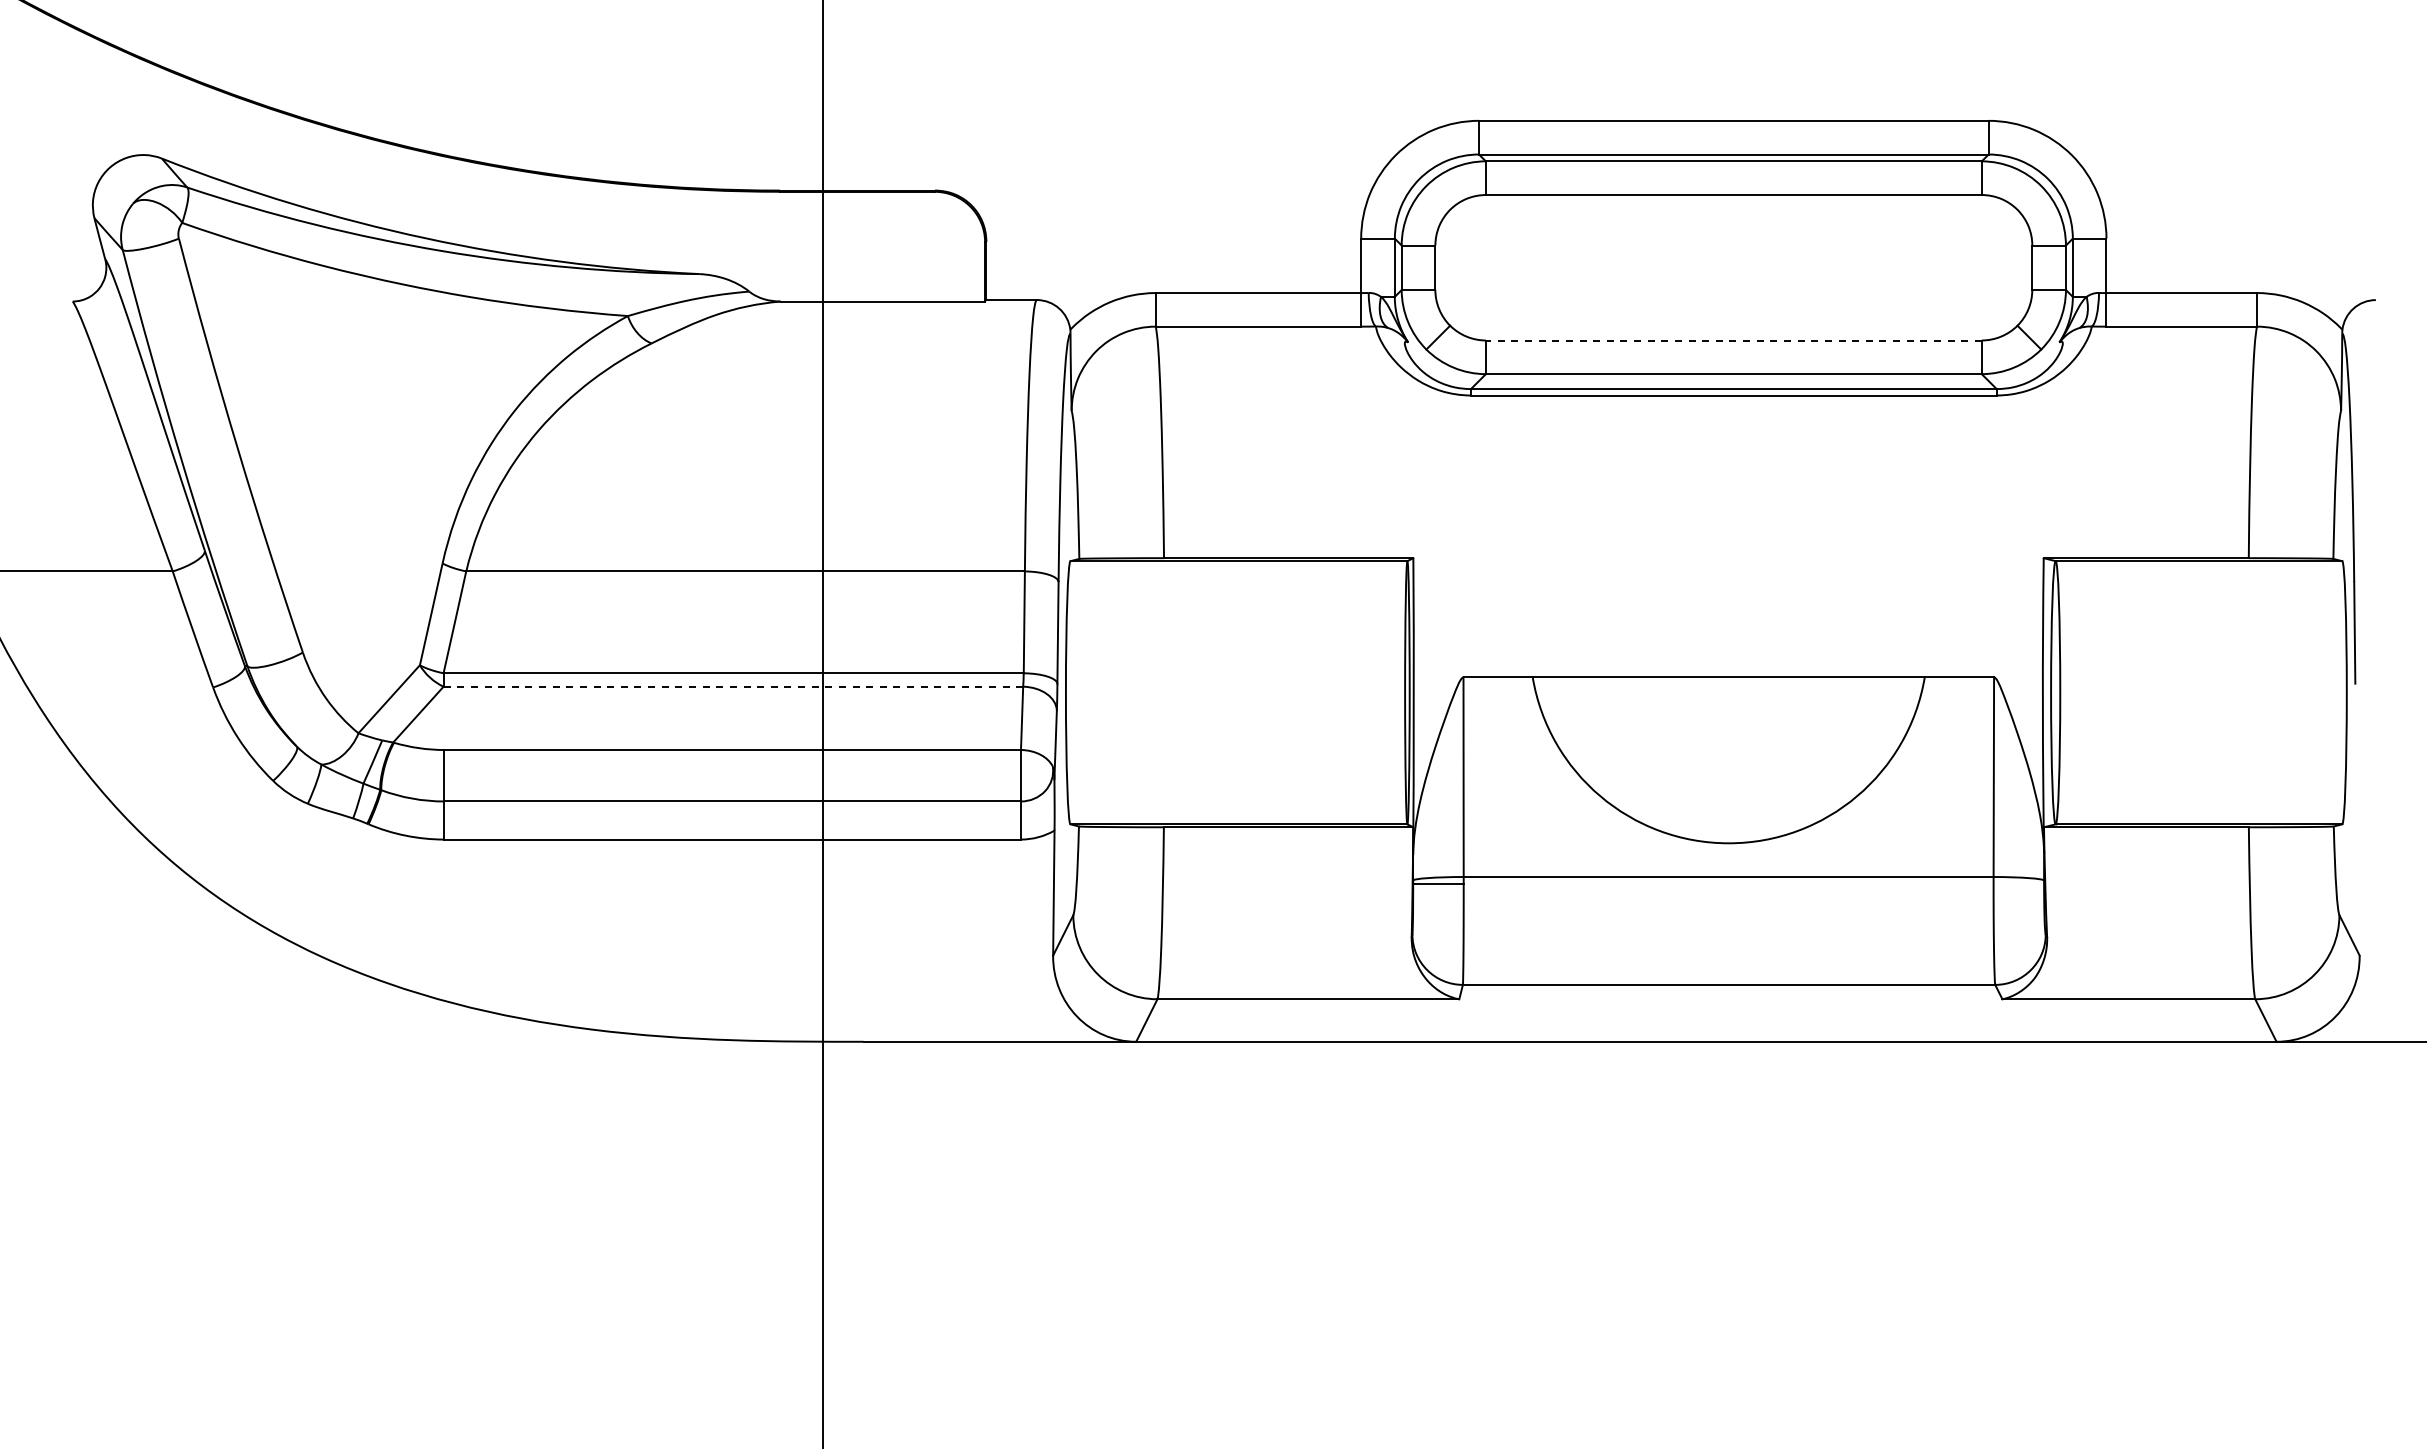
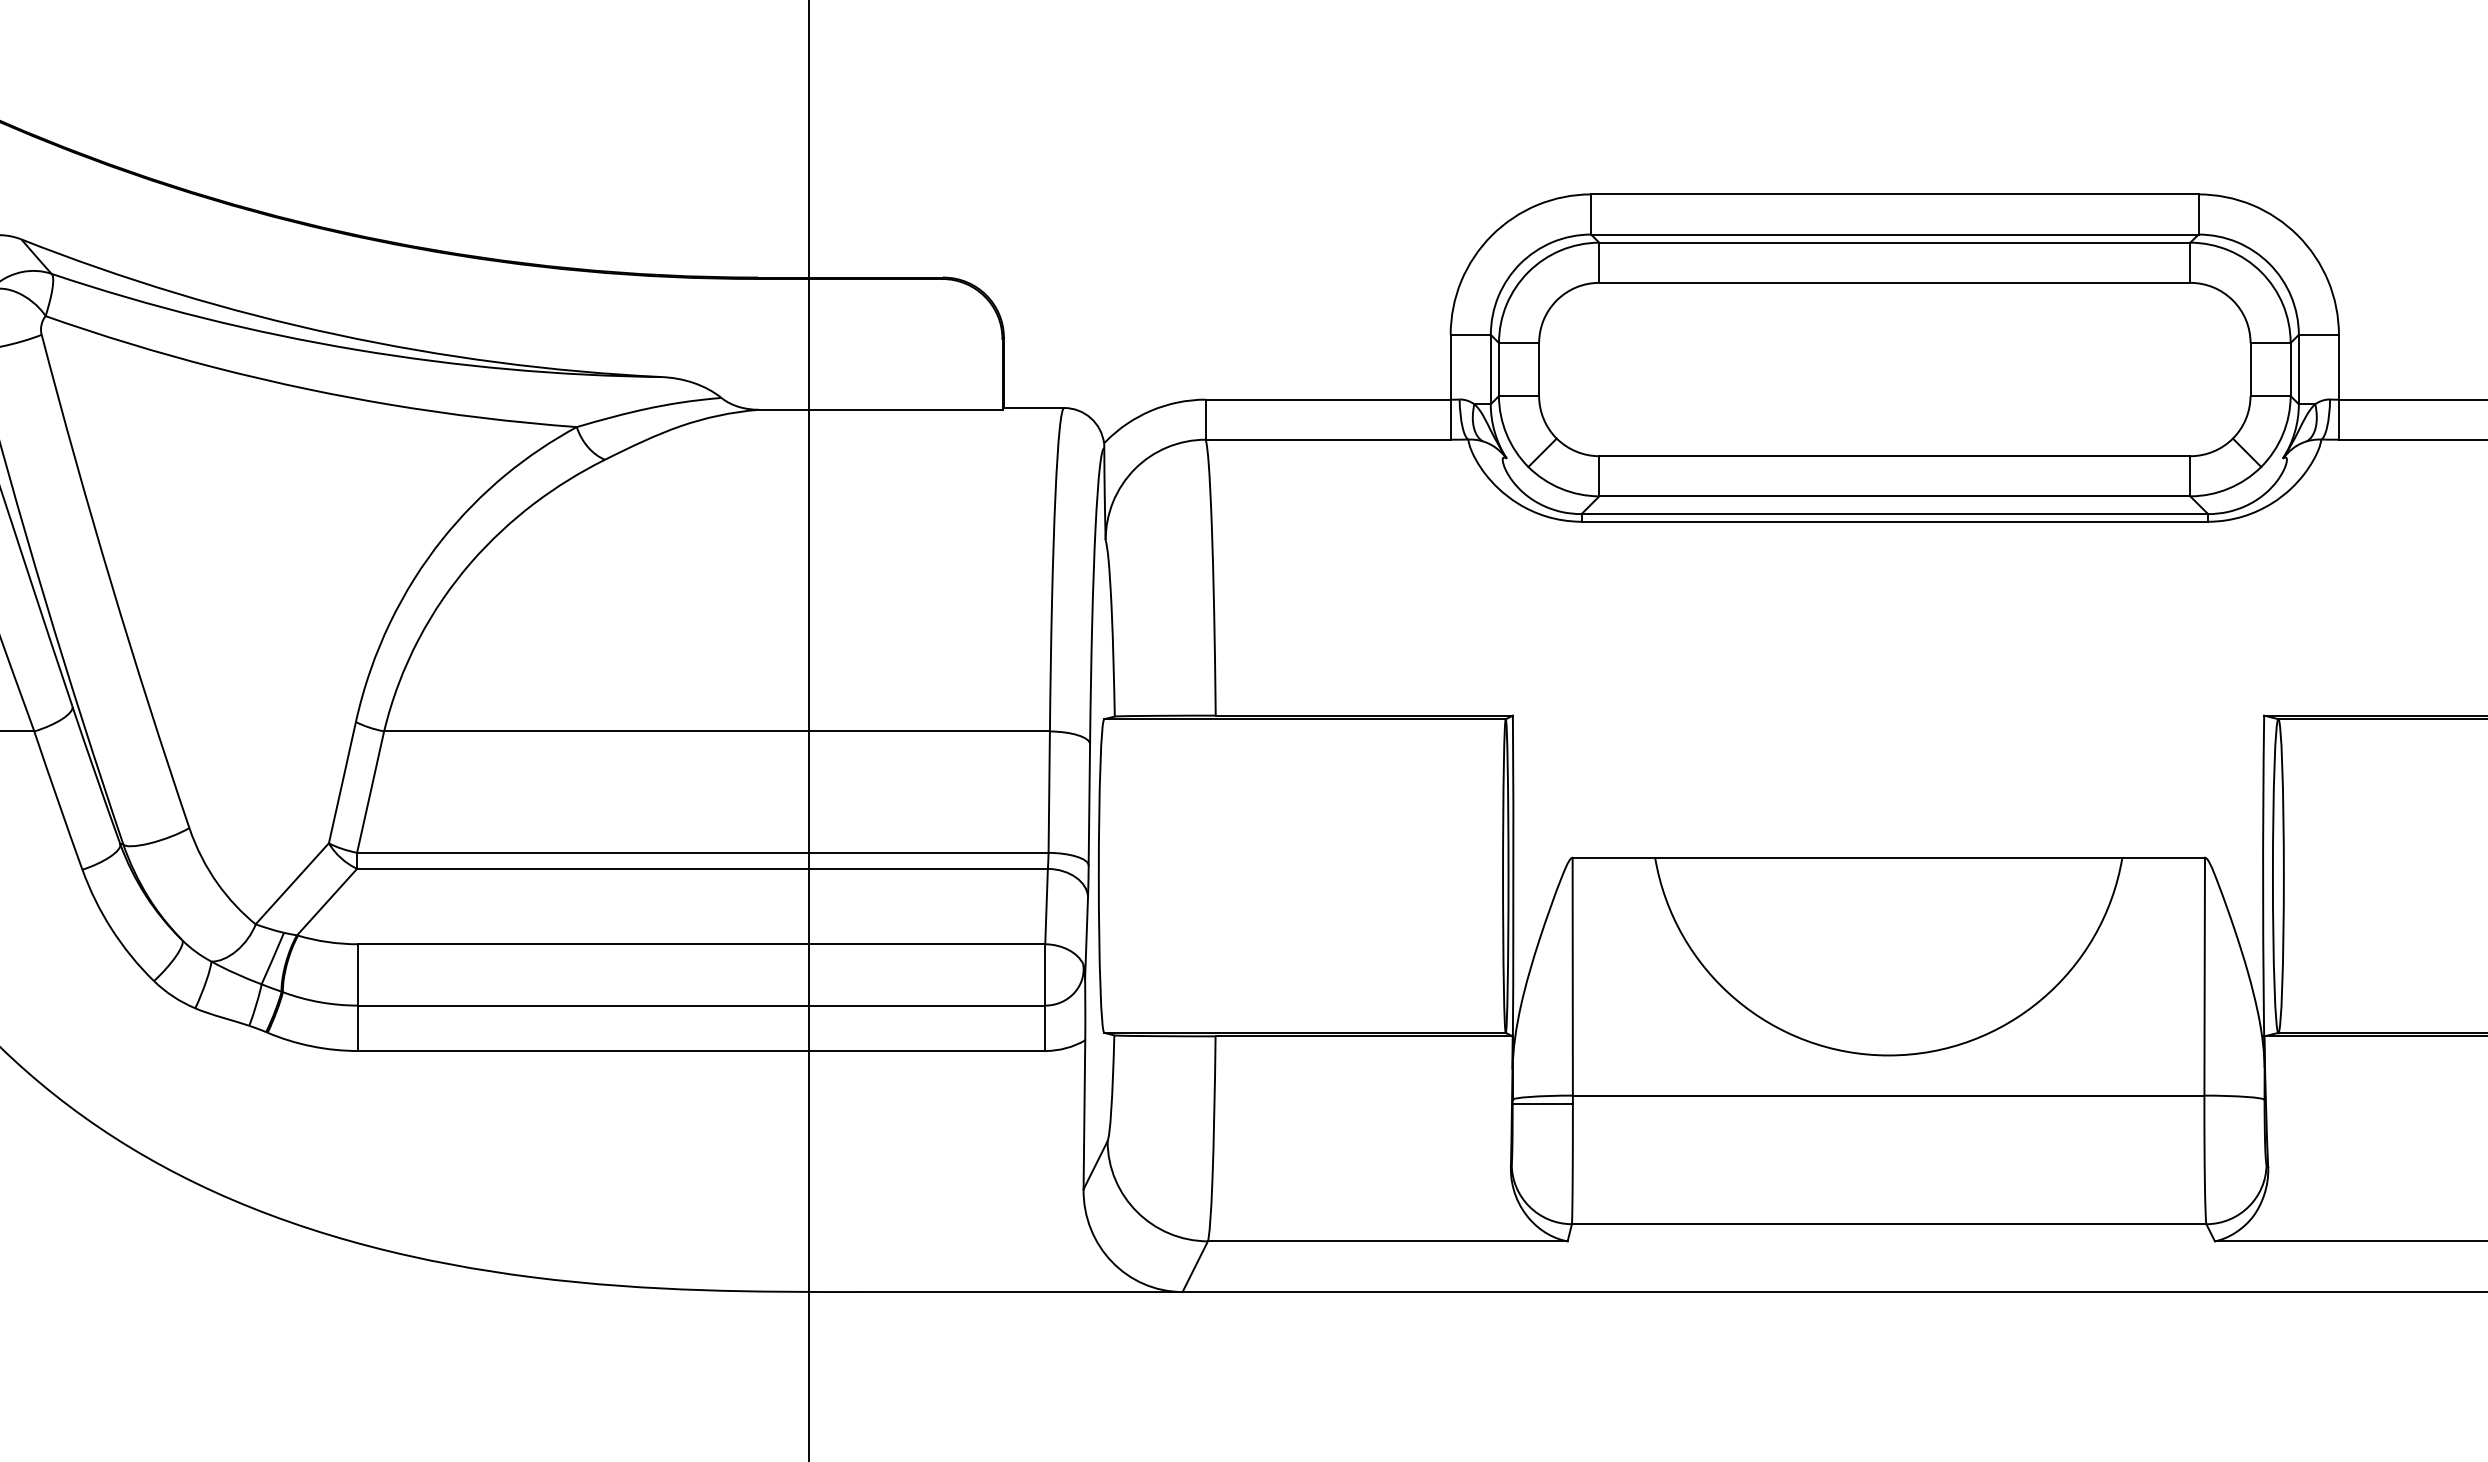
line: (1733, 340) -> (1894, 456), dashed -> solid
line: (733, 686) -> (702, 868), dashed -> solid

